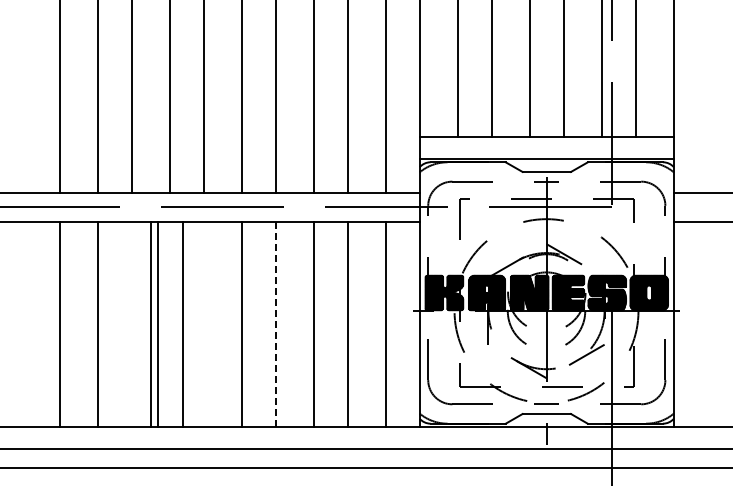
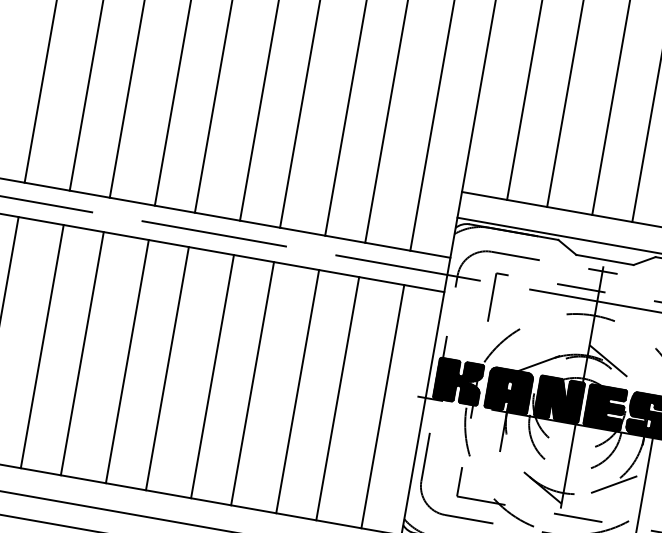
line: (150, 324) -> (127, 361), moved
line: (157, 324) -> (82, 353), moved
line: (182, 324) -> (167, 368), moved
line: (275, 324) -> (252, 383), dashed -> solid

